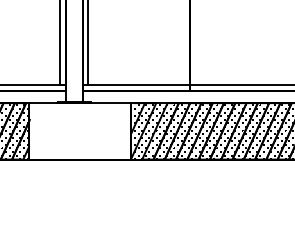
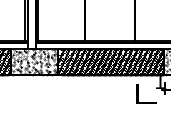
hatch: (79, 131) -> (34, 62), added

